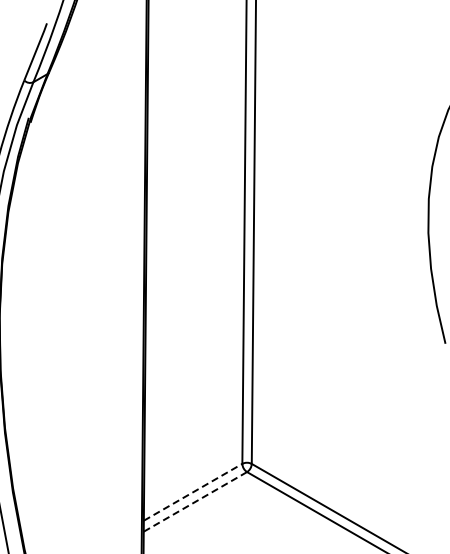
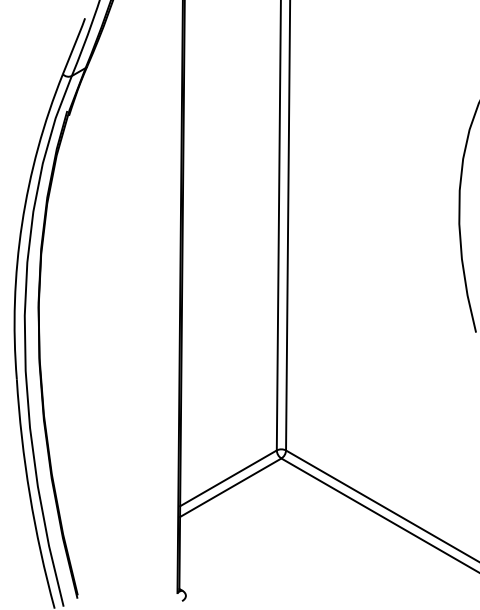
line: (193, 492) -> (228, 478), dashed -> solid
line: (195, 501) -> (230, 487), dashed -> solid

